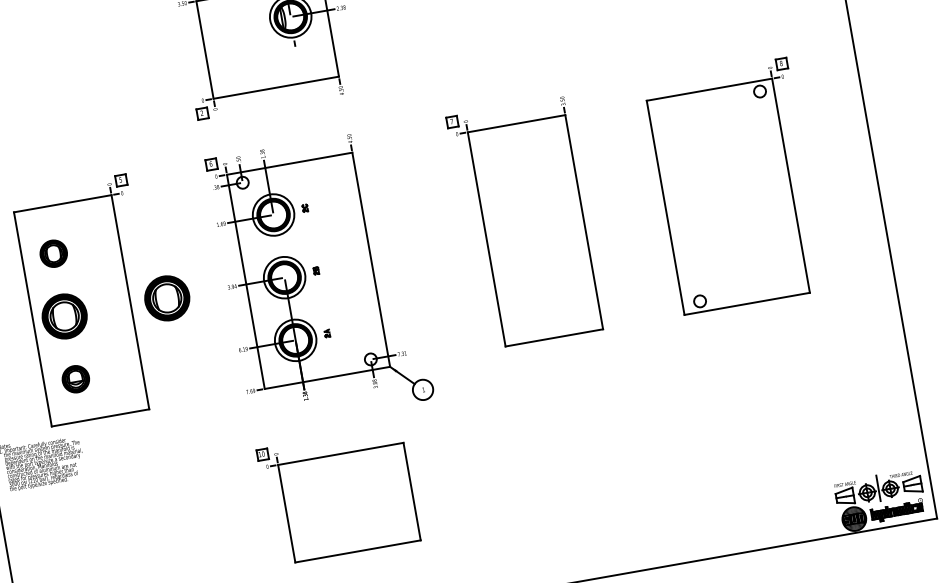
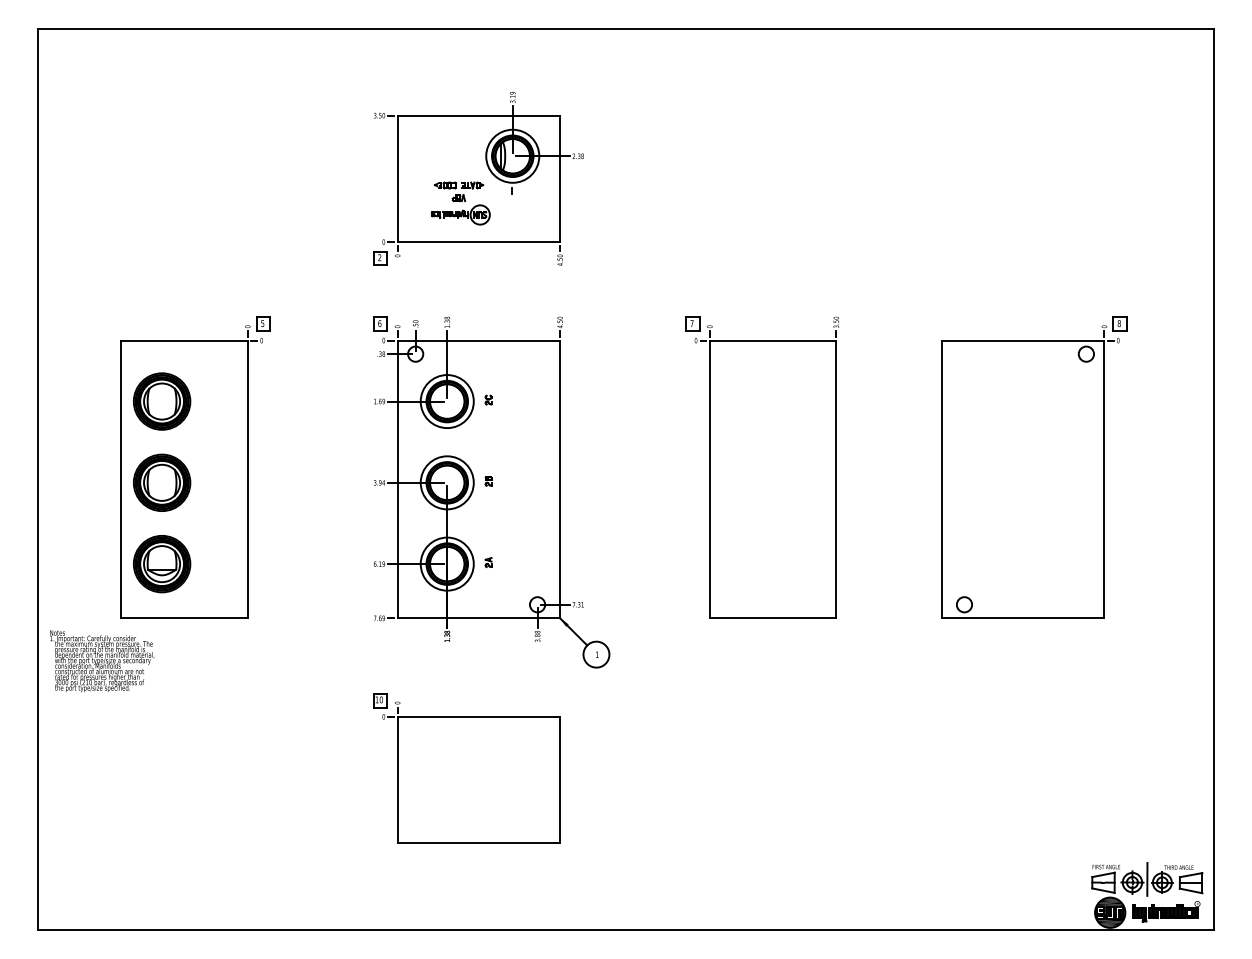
part: (256, 60) -> (460, 203), added
part: (53, 253) -> (162, 401), size x1.67
part: (167, 298) -> (295, 482), removed
part: (76, 379) -> (162, 564), size x1.67

